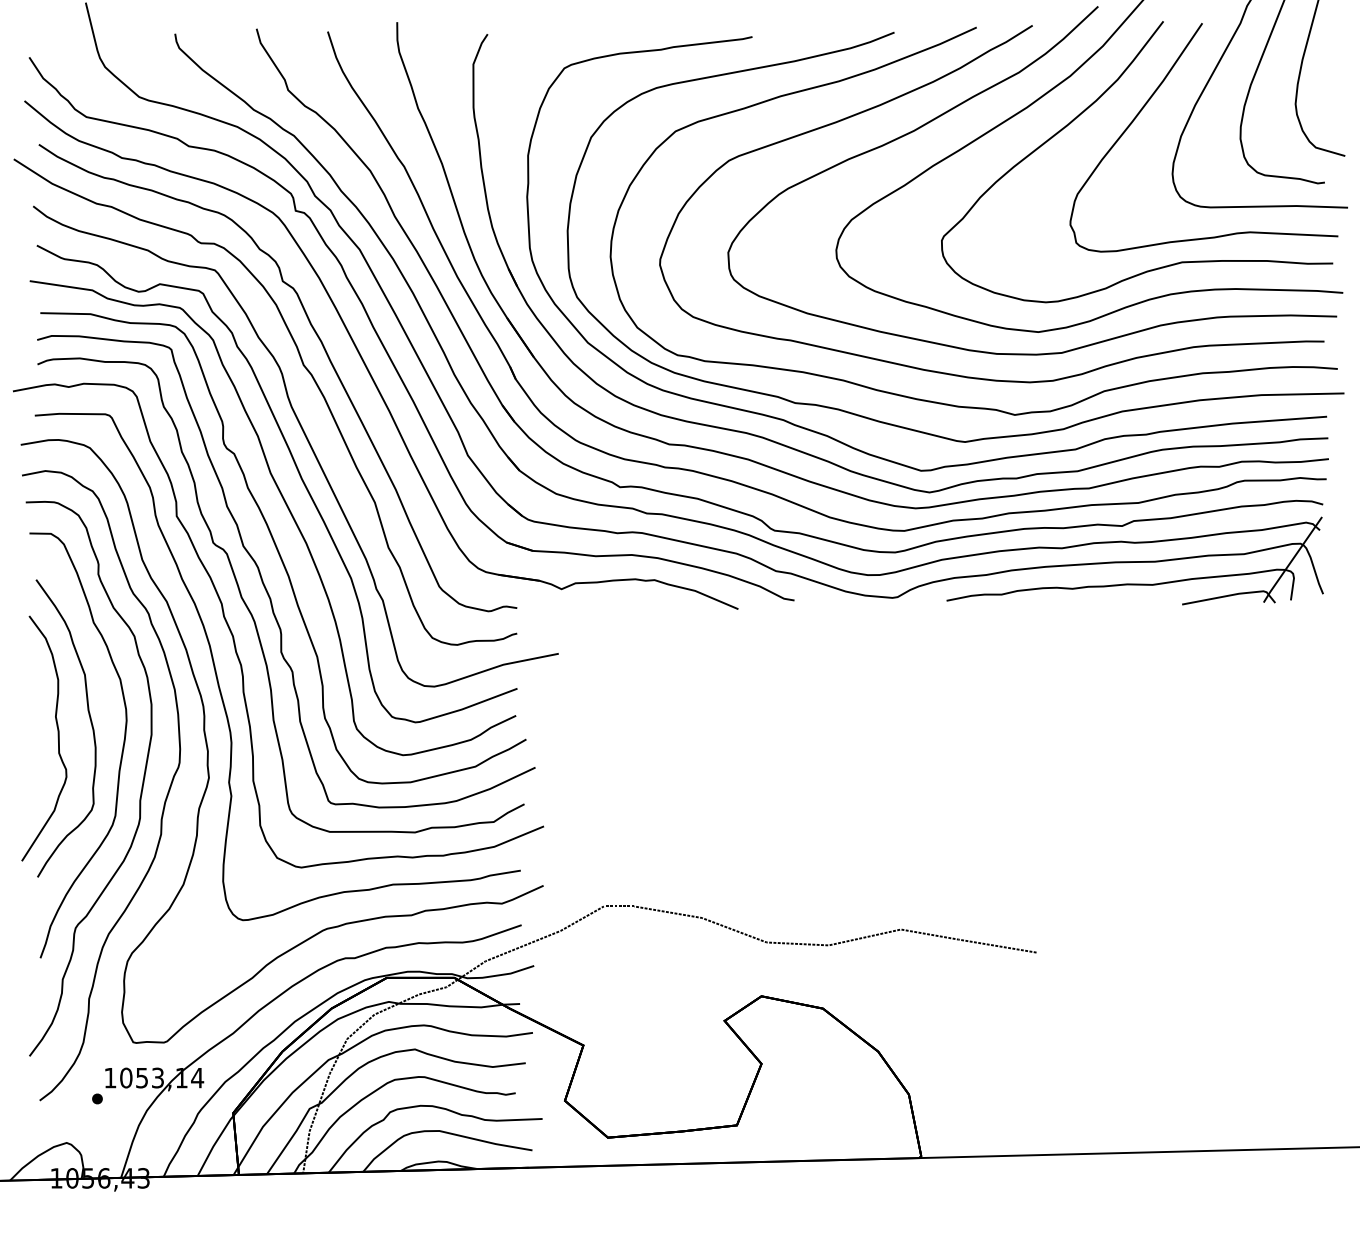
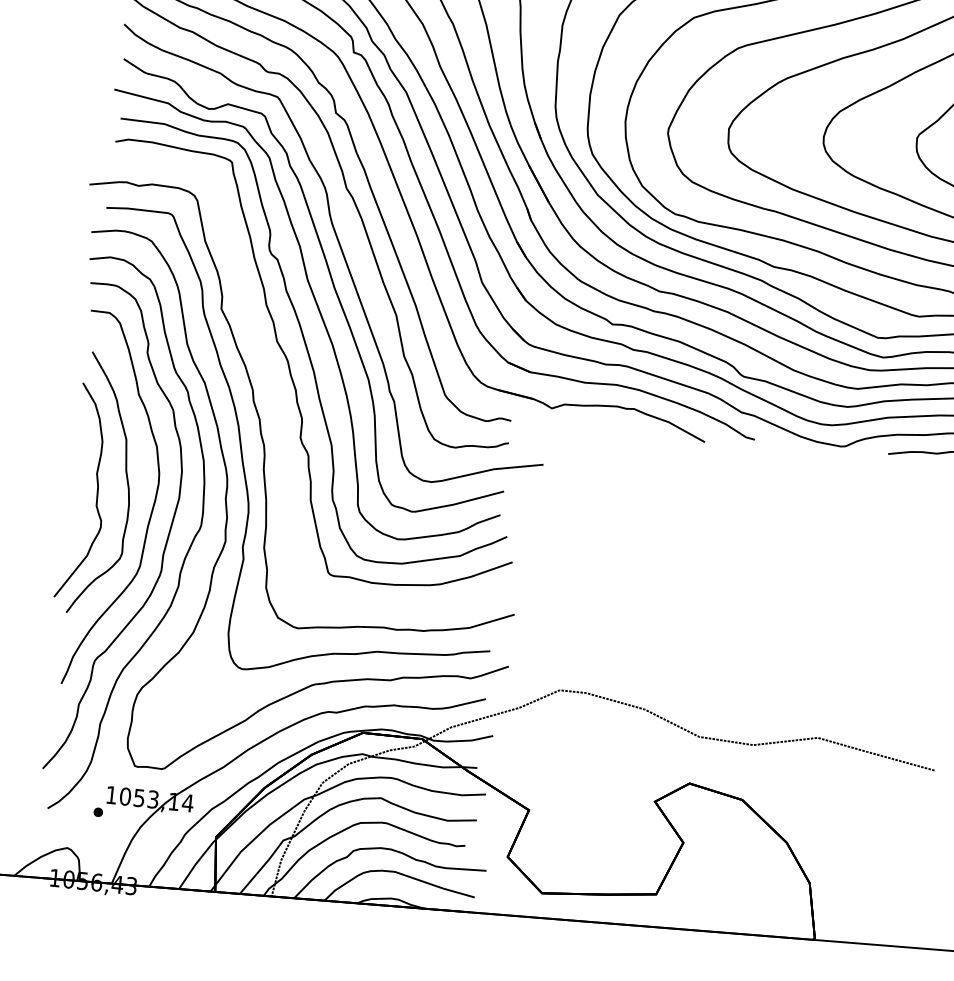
part: (250, 610) -> (277, 398), removed

